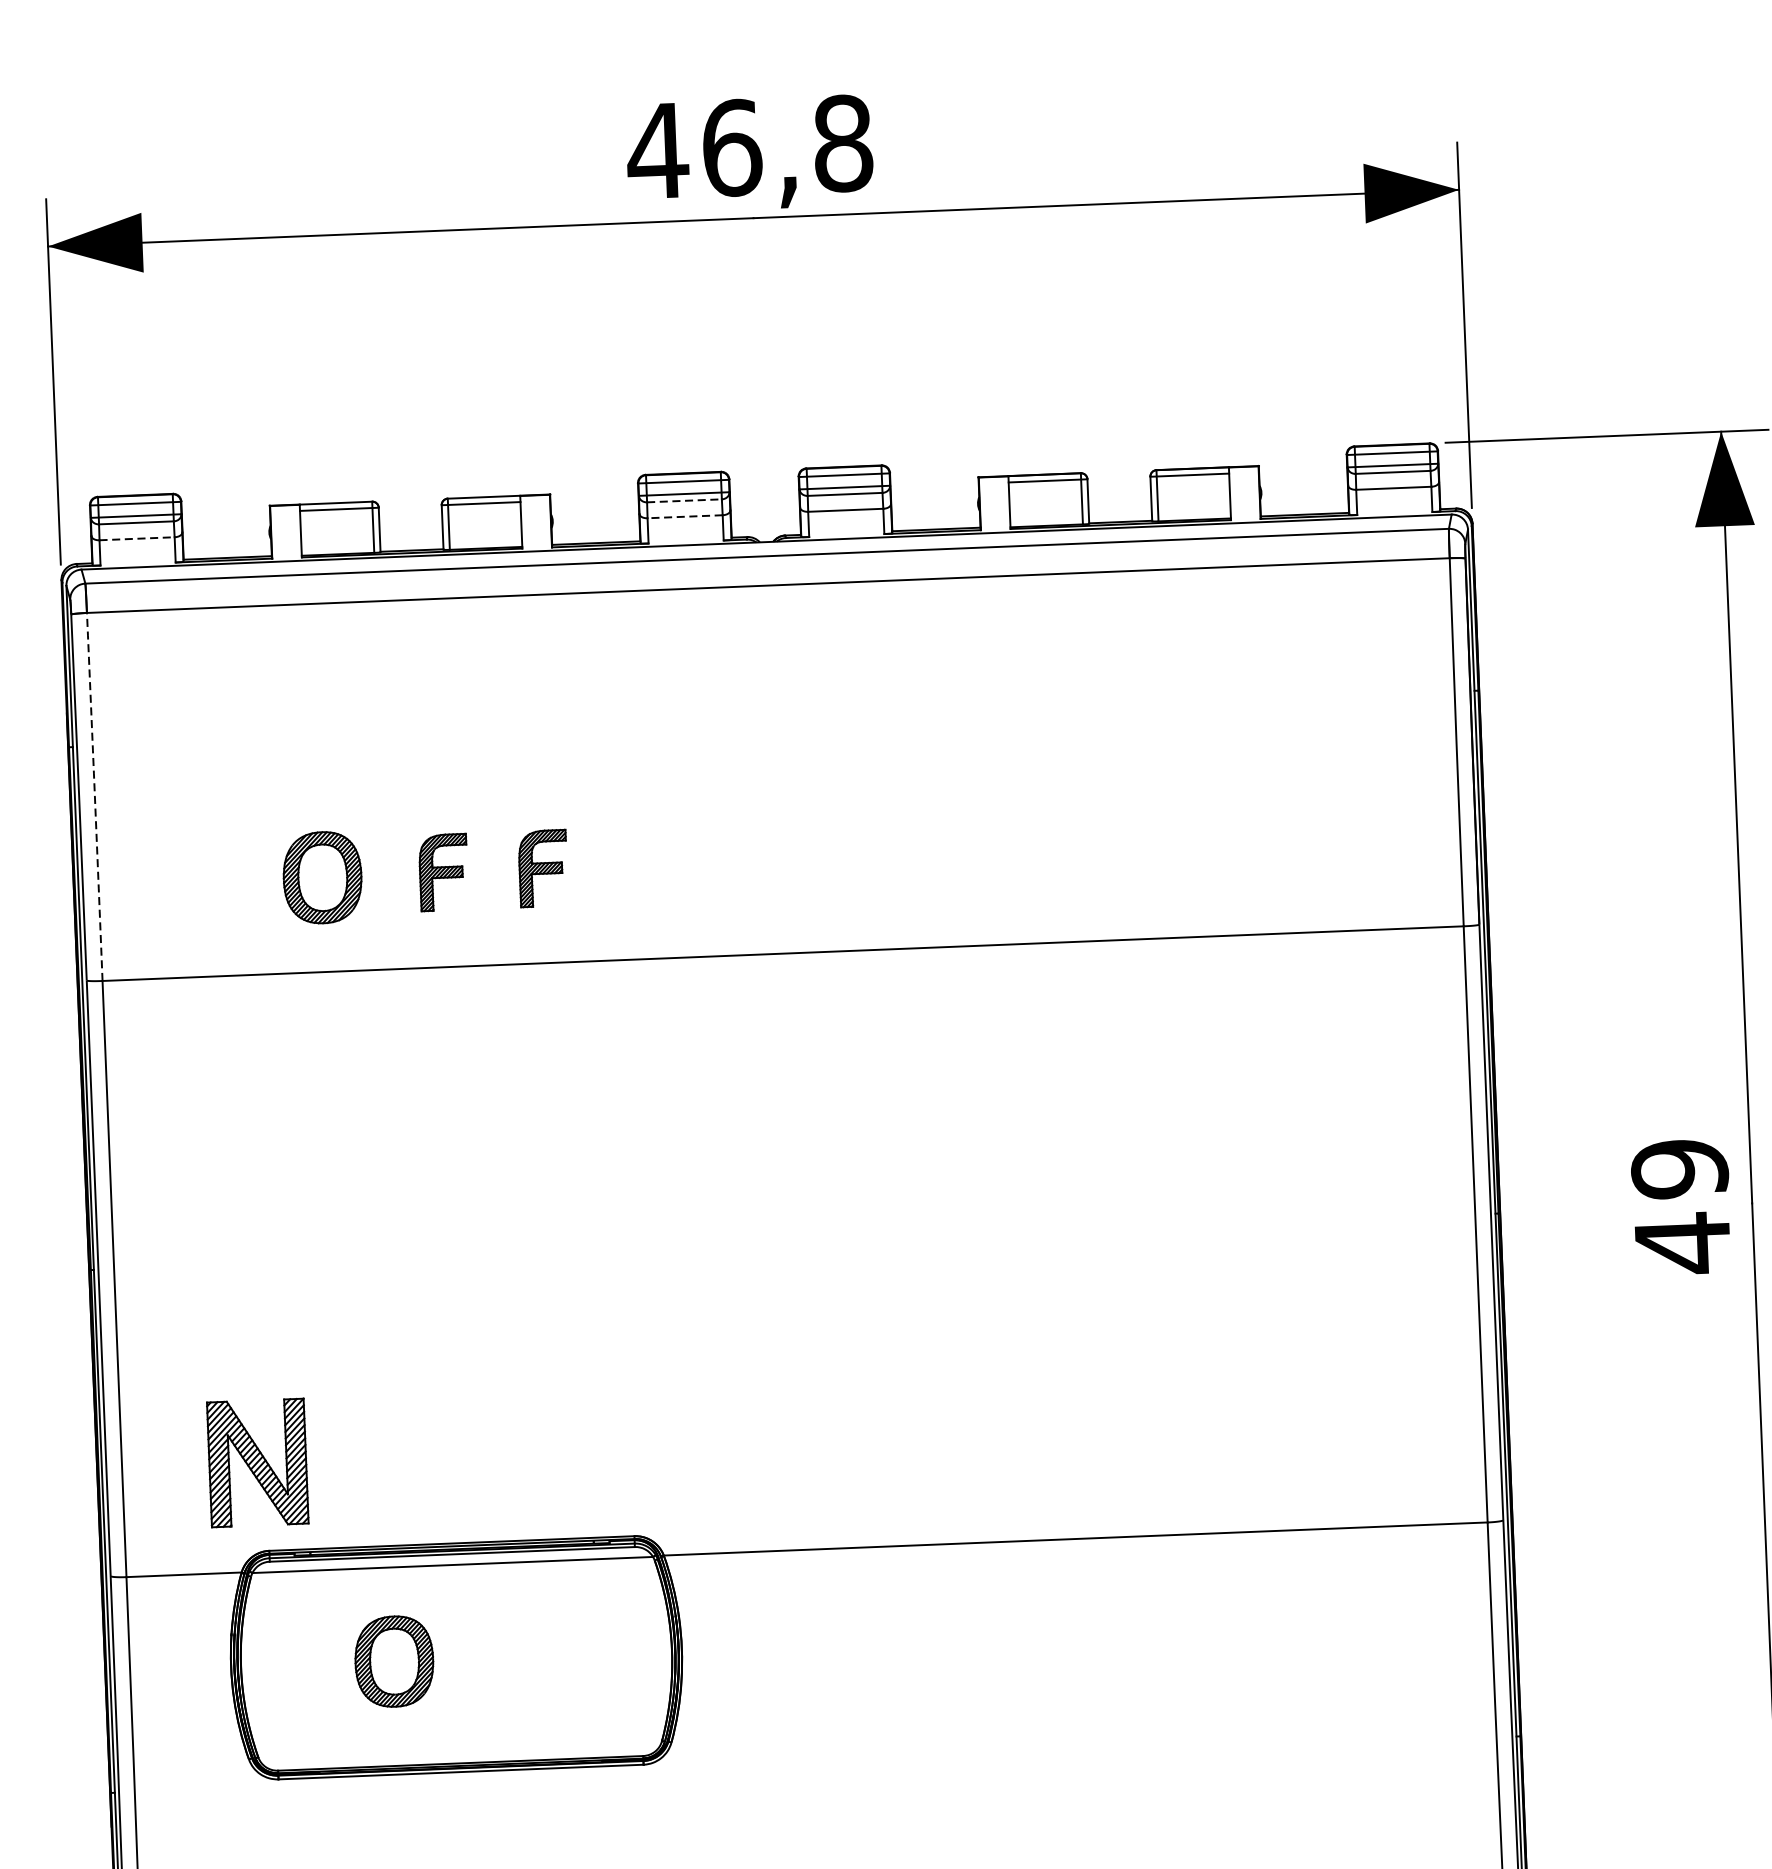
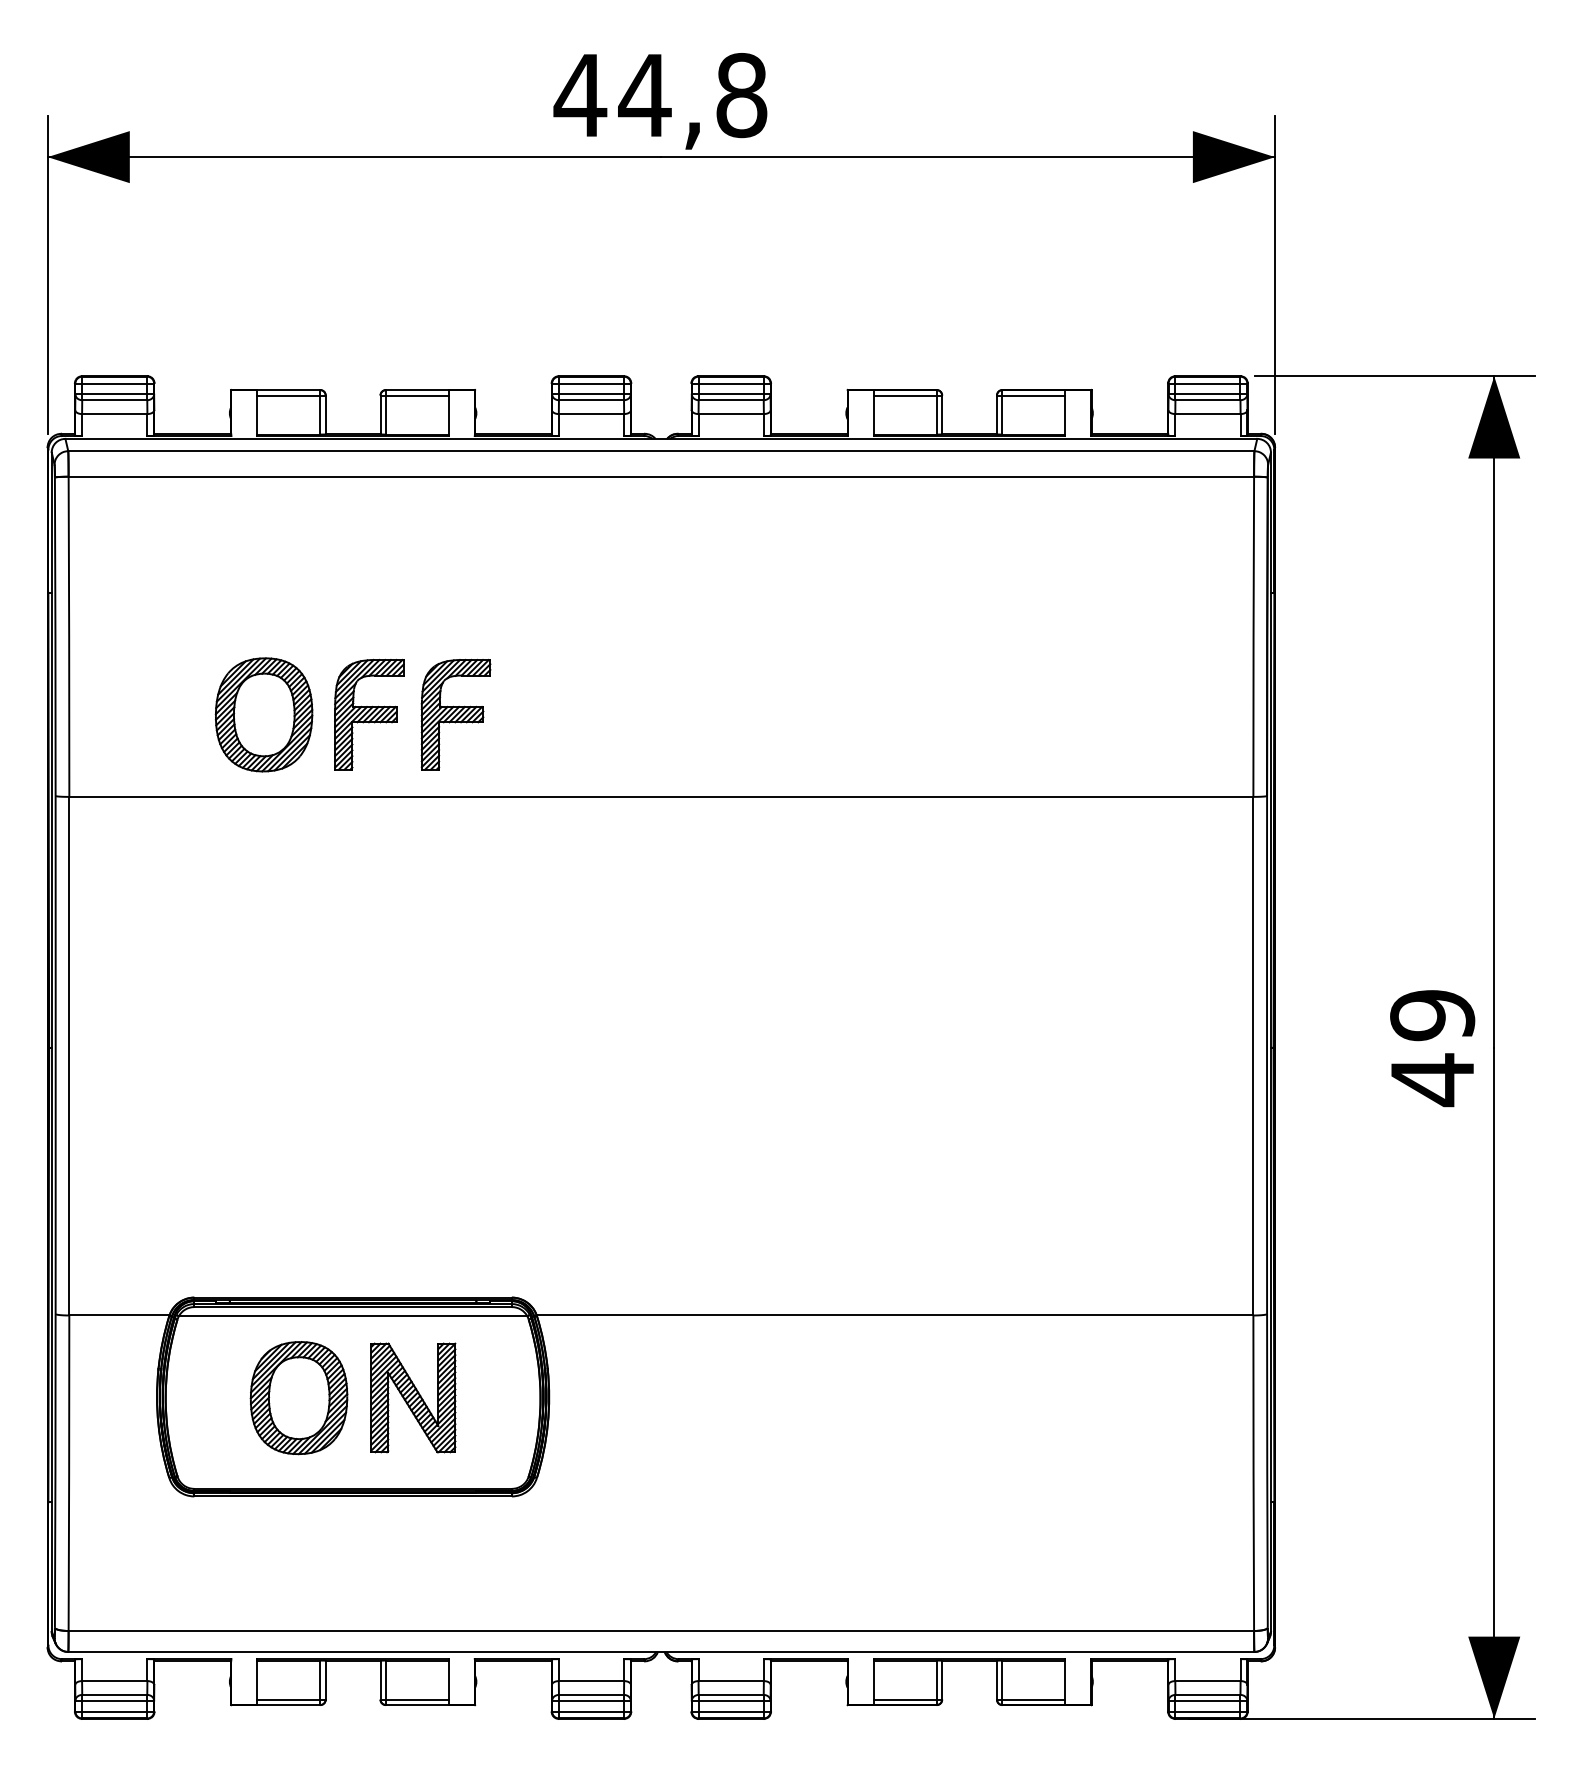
text: (731, 148) -> (644, 95), 46,8 -> 44,8
line: (684, 501) -> (591, 400), dashed -> solid
line: (685, 517) -> (591, 414), dashed -> solid
line: (136, 539) -> (114, 414), dashed -> solid
arc: (95, 796) -> (69, 636), dashed -> solid
part: (542, 868) -> (455, 714), size x1.67
part: (443, 872) -> (369, 714), size x1.67
part: (321, 877) -> (263, 714), size x1.43
part: (257, 1462) -> (413, 1397), moved
part: (393, 1661) -> (298, 1398), size x1.43

